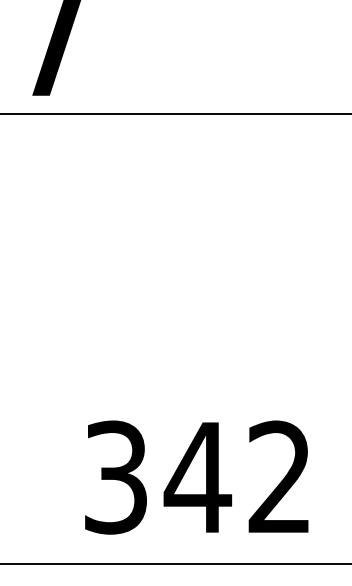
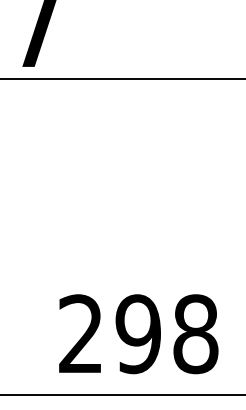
text: (198, 477) -> (138, 334), 342 -> 298

